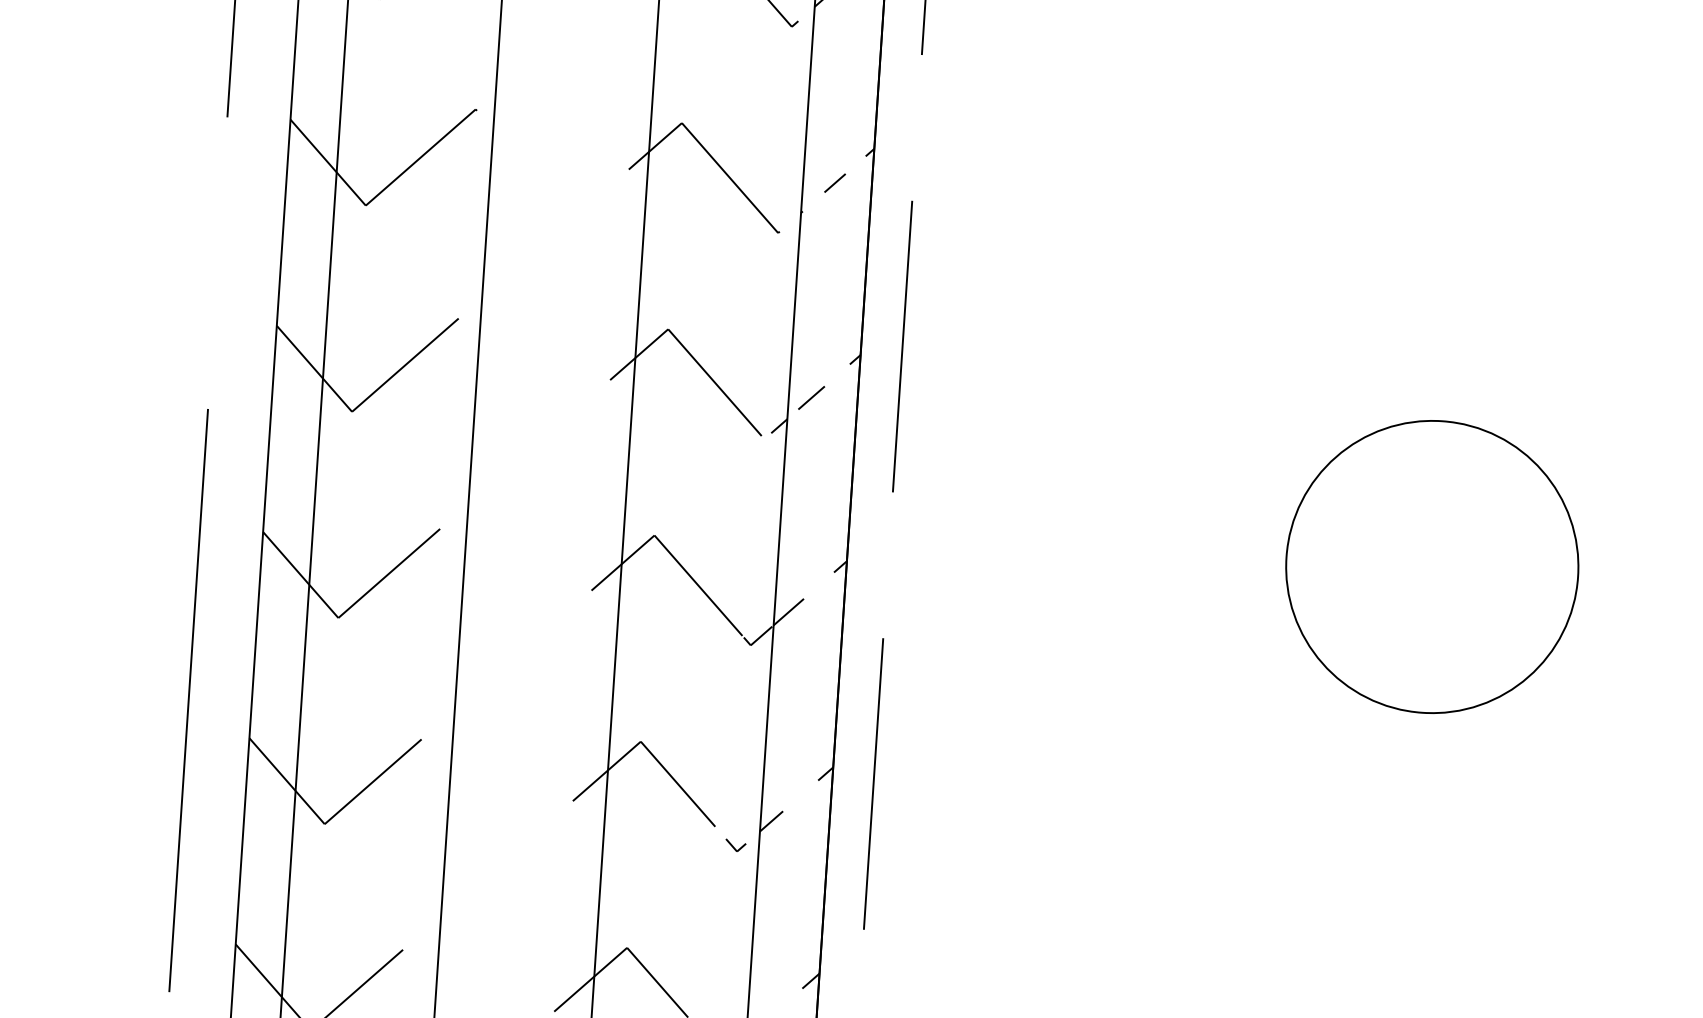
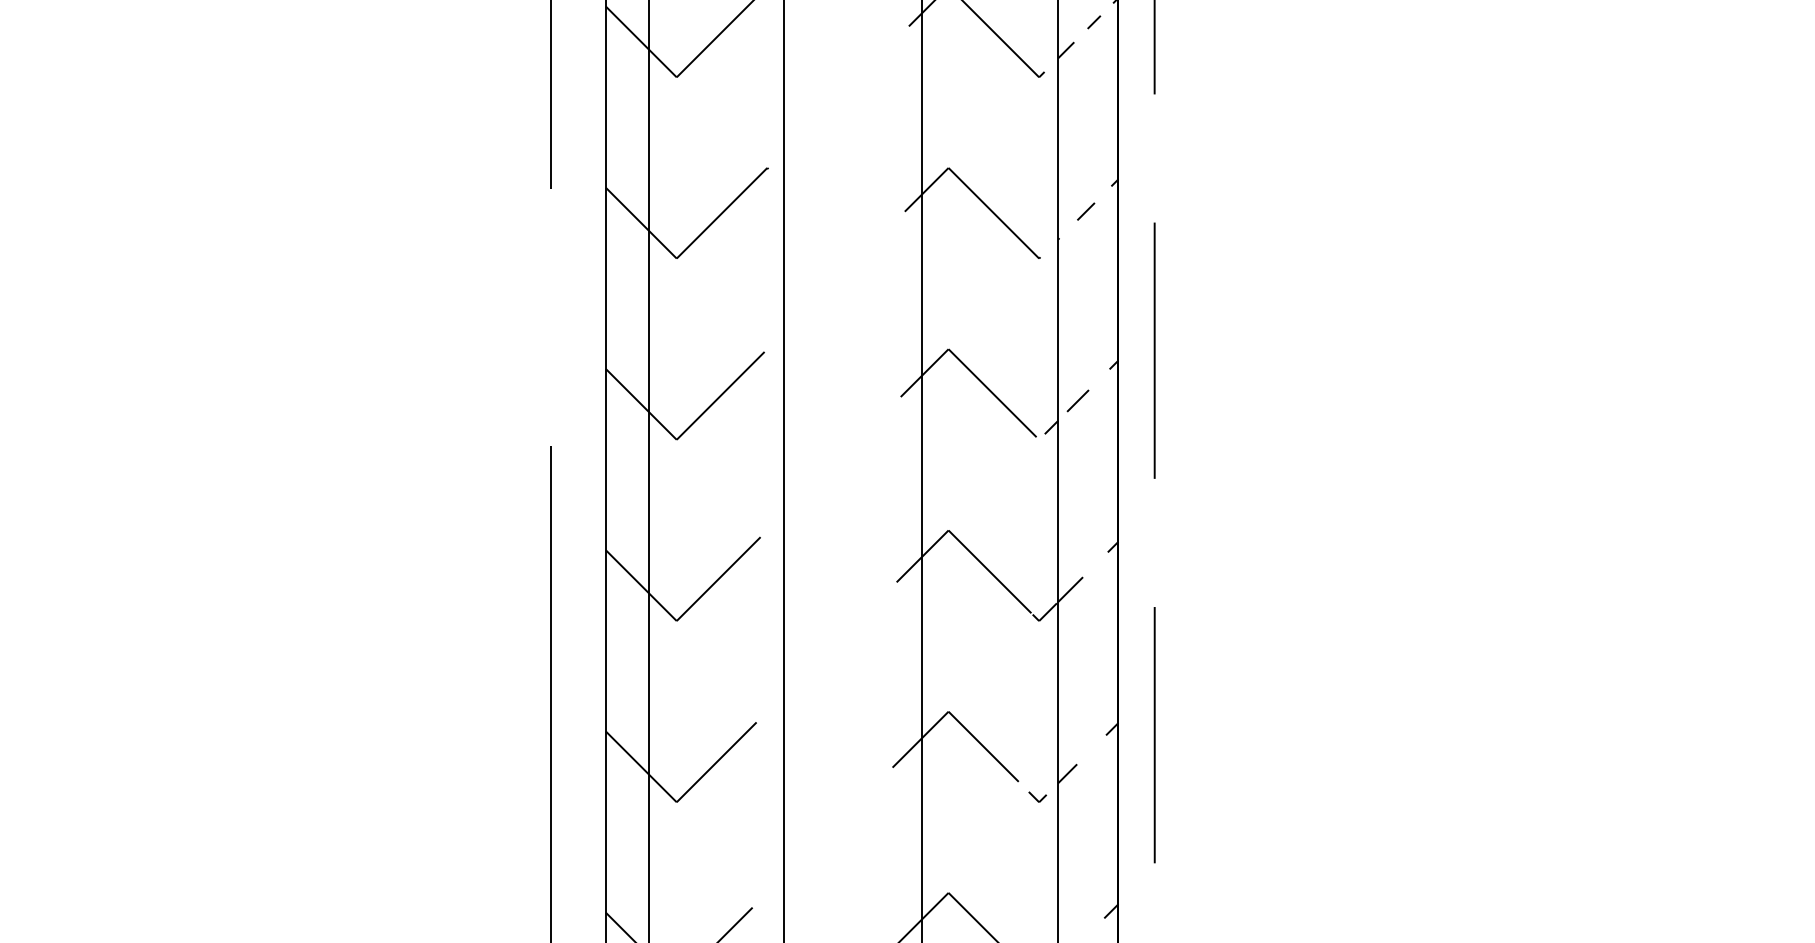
circle: (1432, 566) -> (1631, 512), removed

